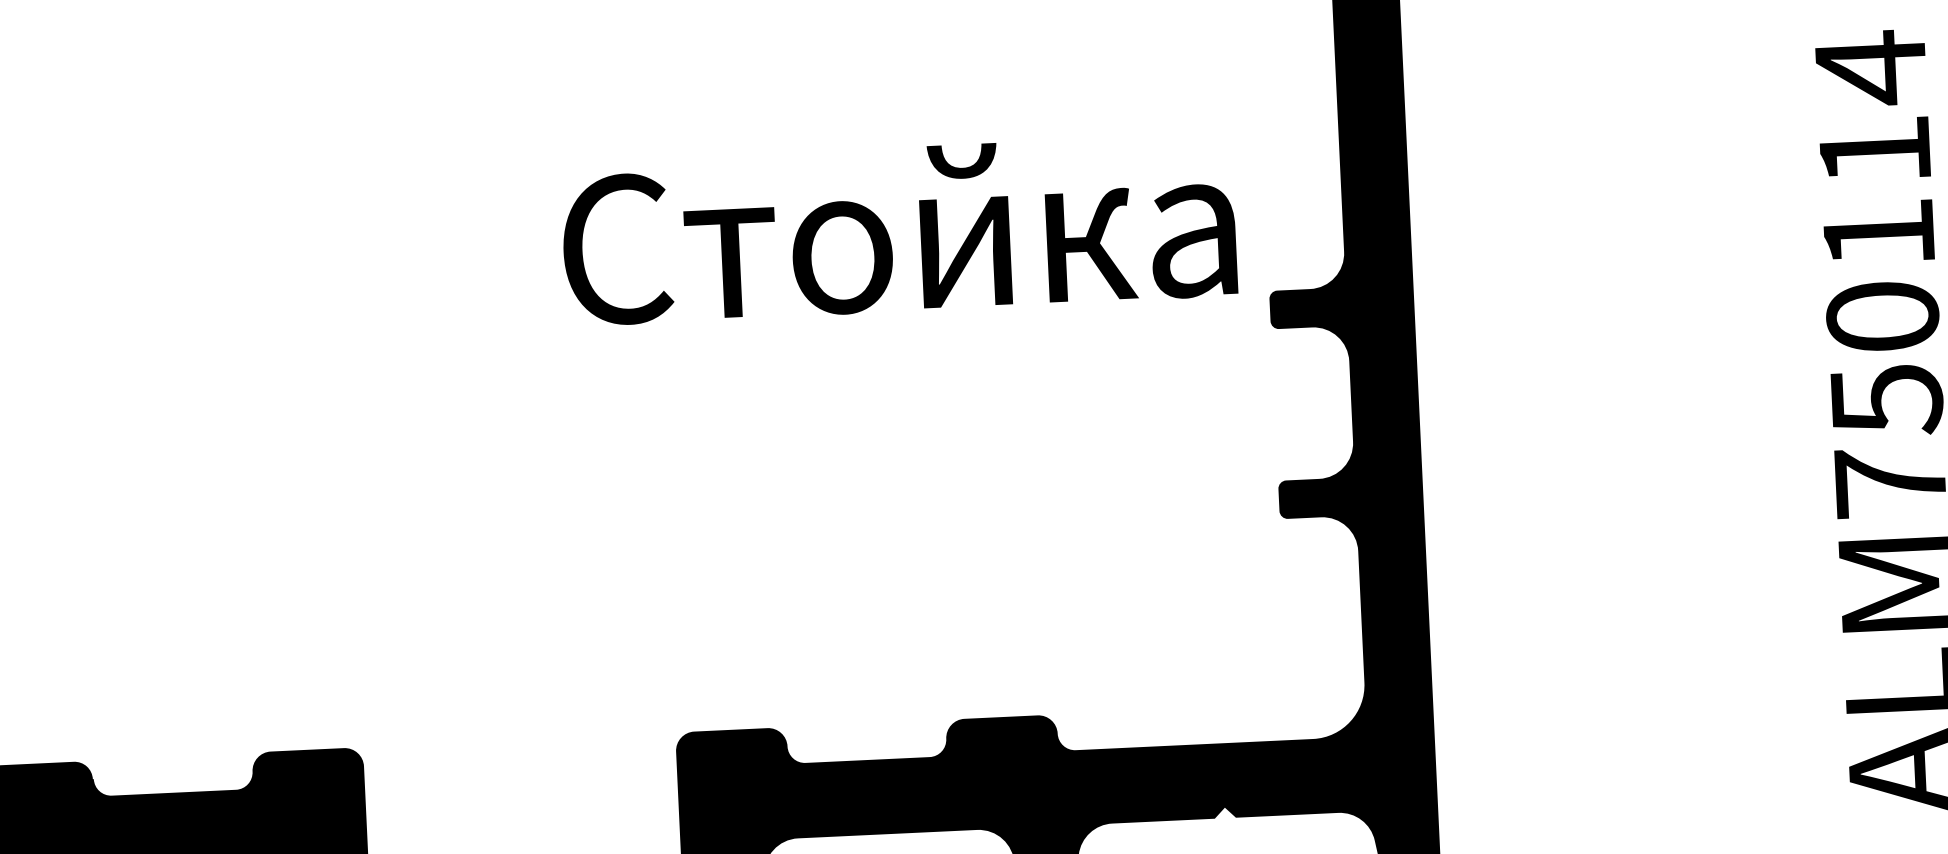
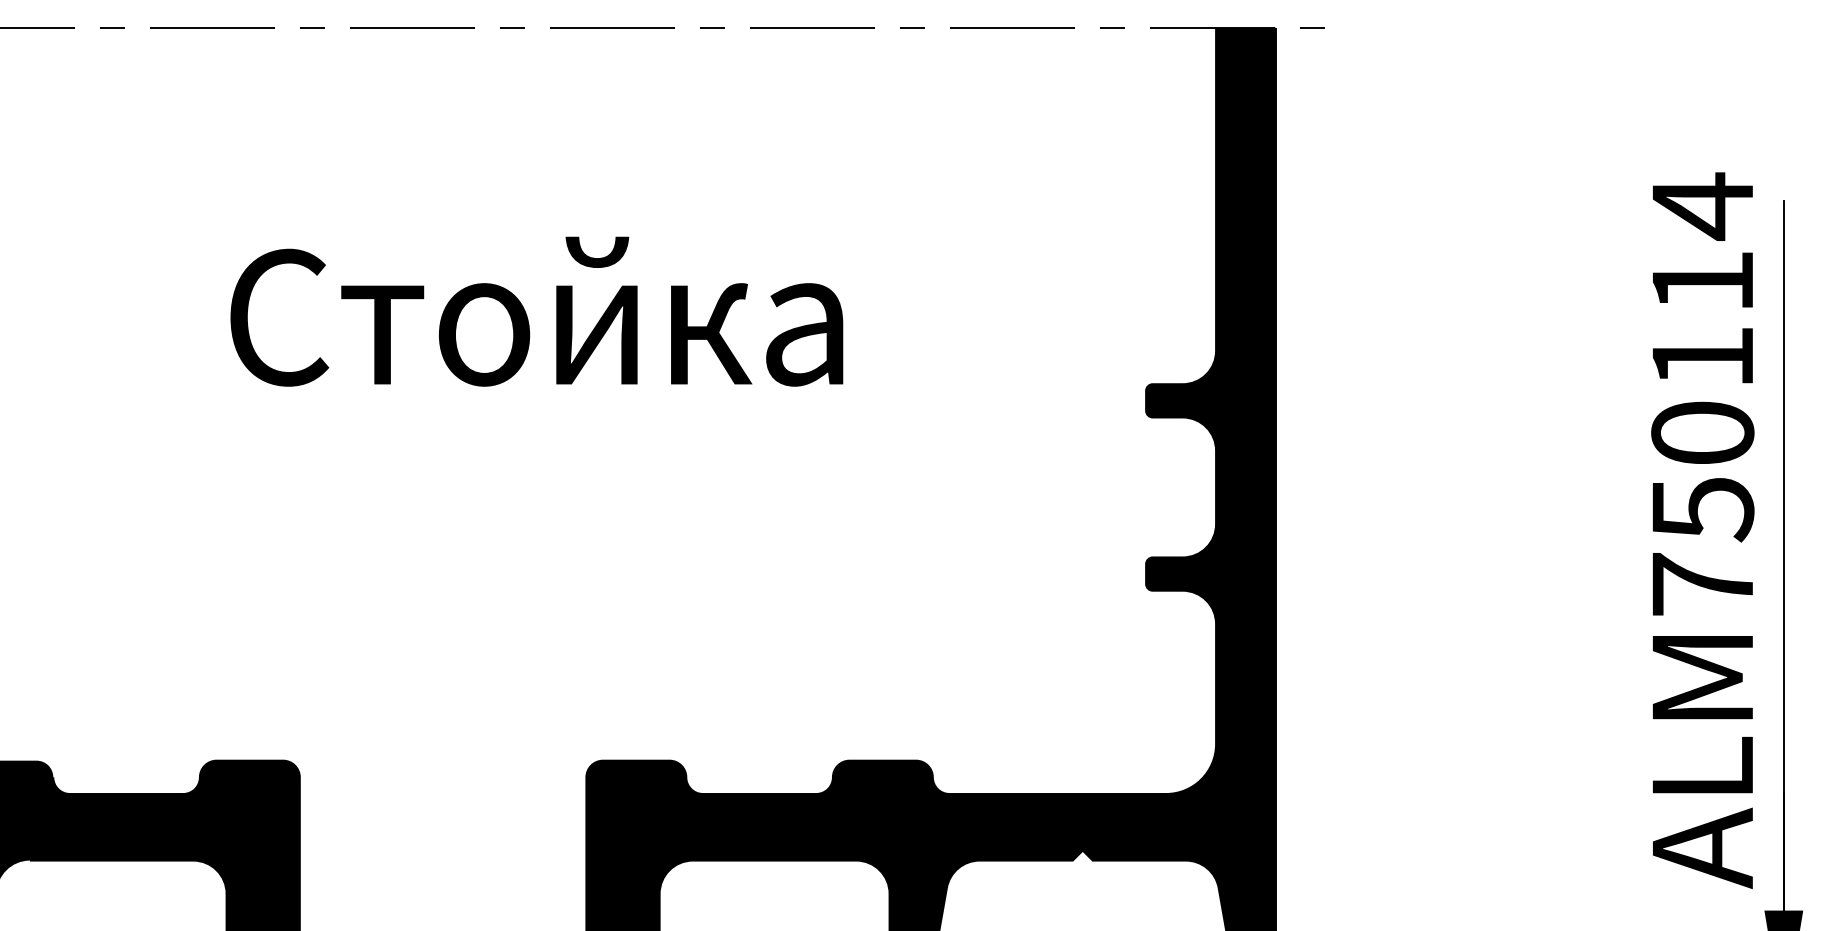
text: (898, 229) -> (536, 311), moved

